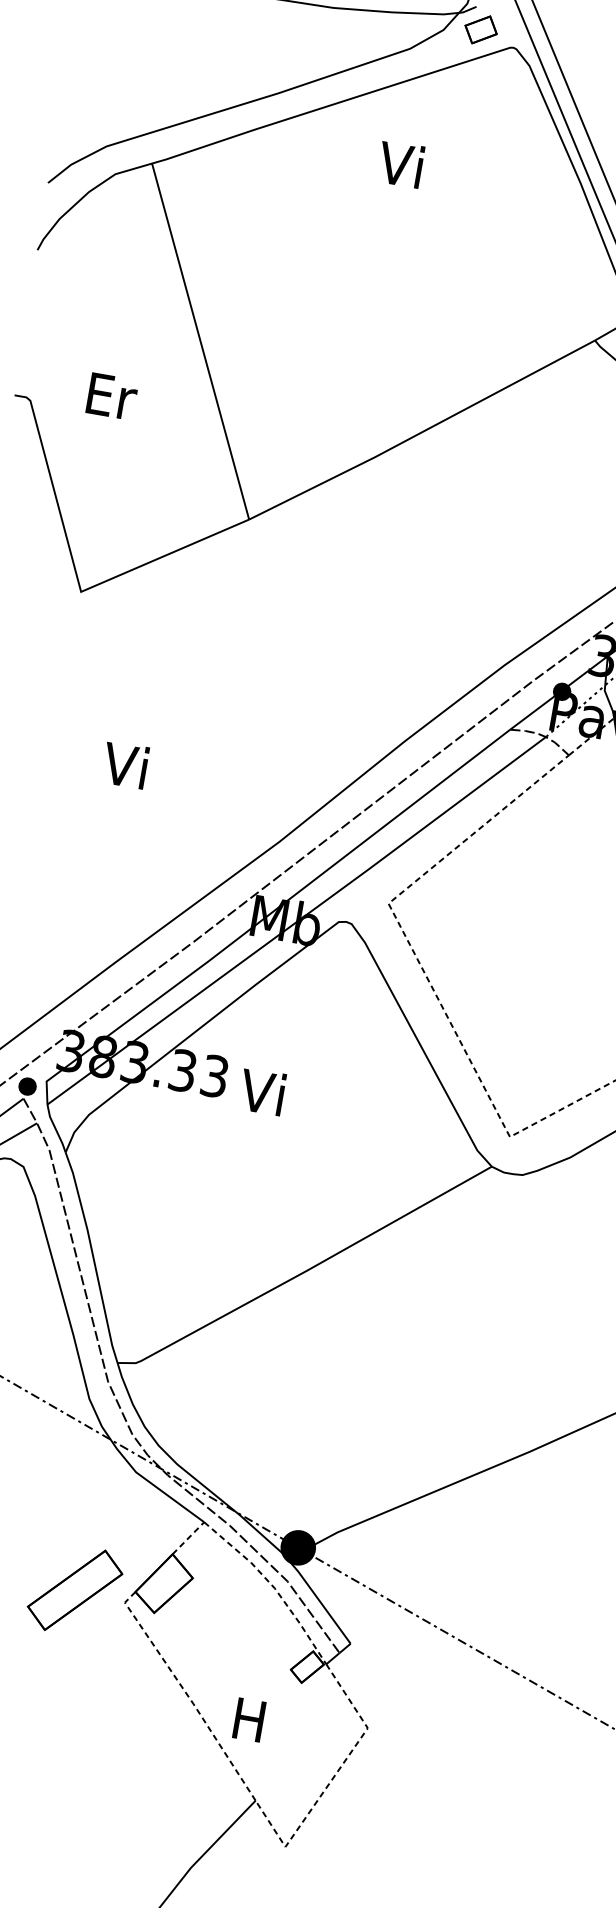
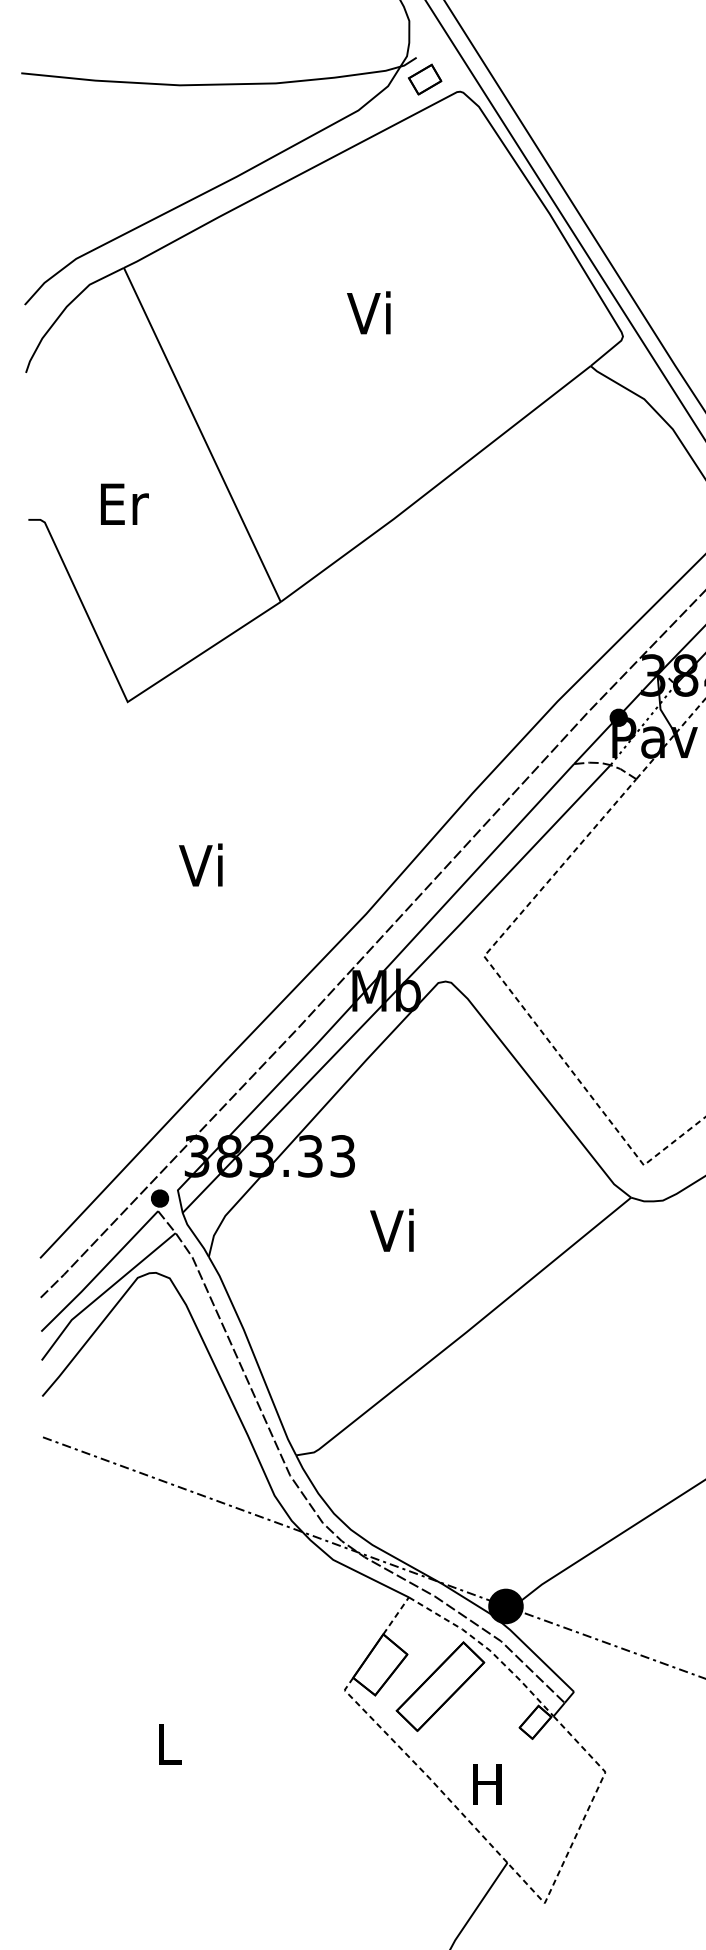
text: (400, 163) -> (368, 312), moved
text: (261, 1090) -> (391, 1229), moved
part: (75, 1590) -> (440, 1686), moved

